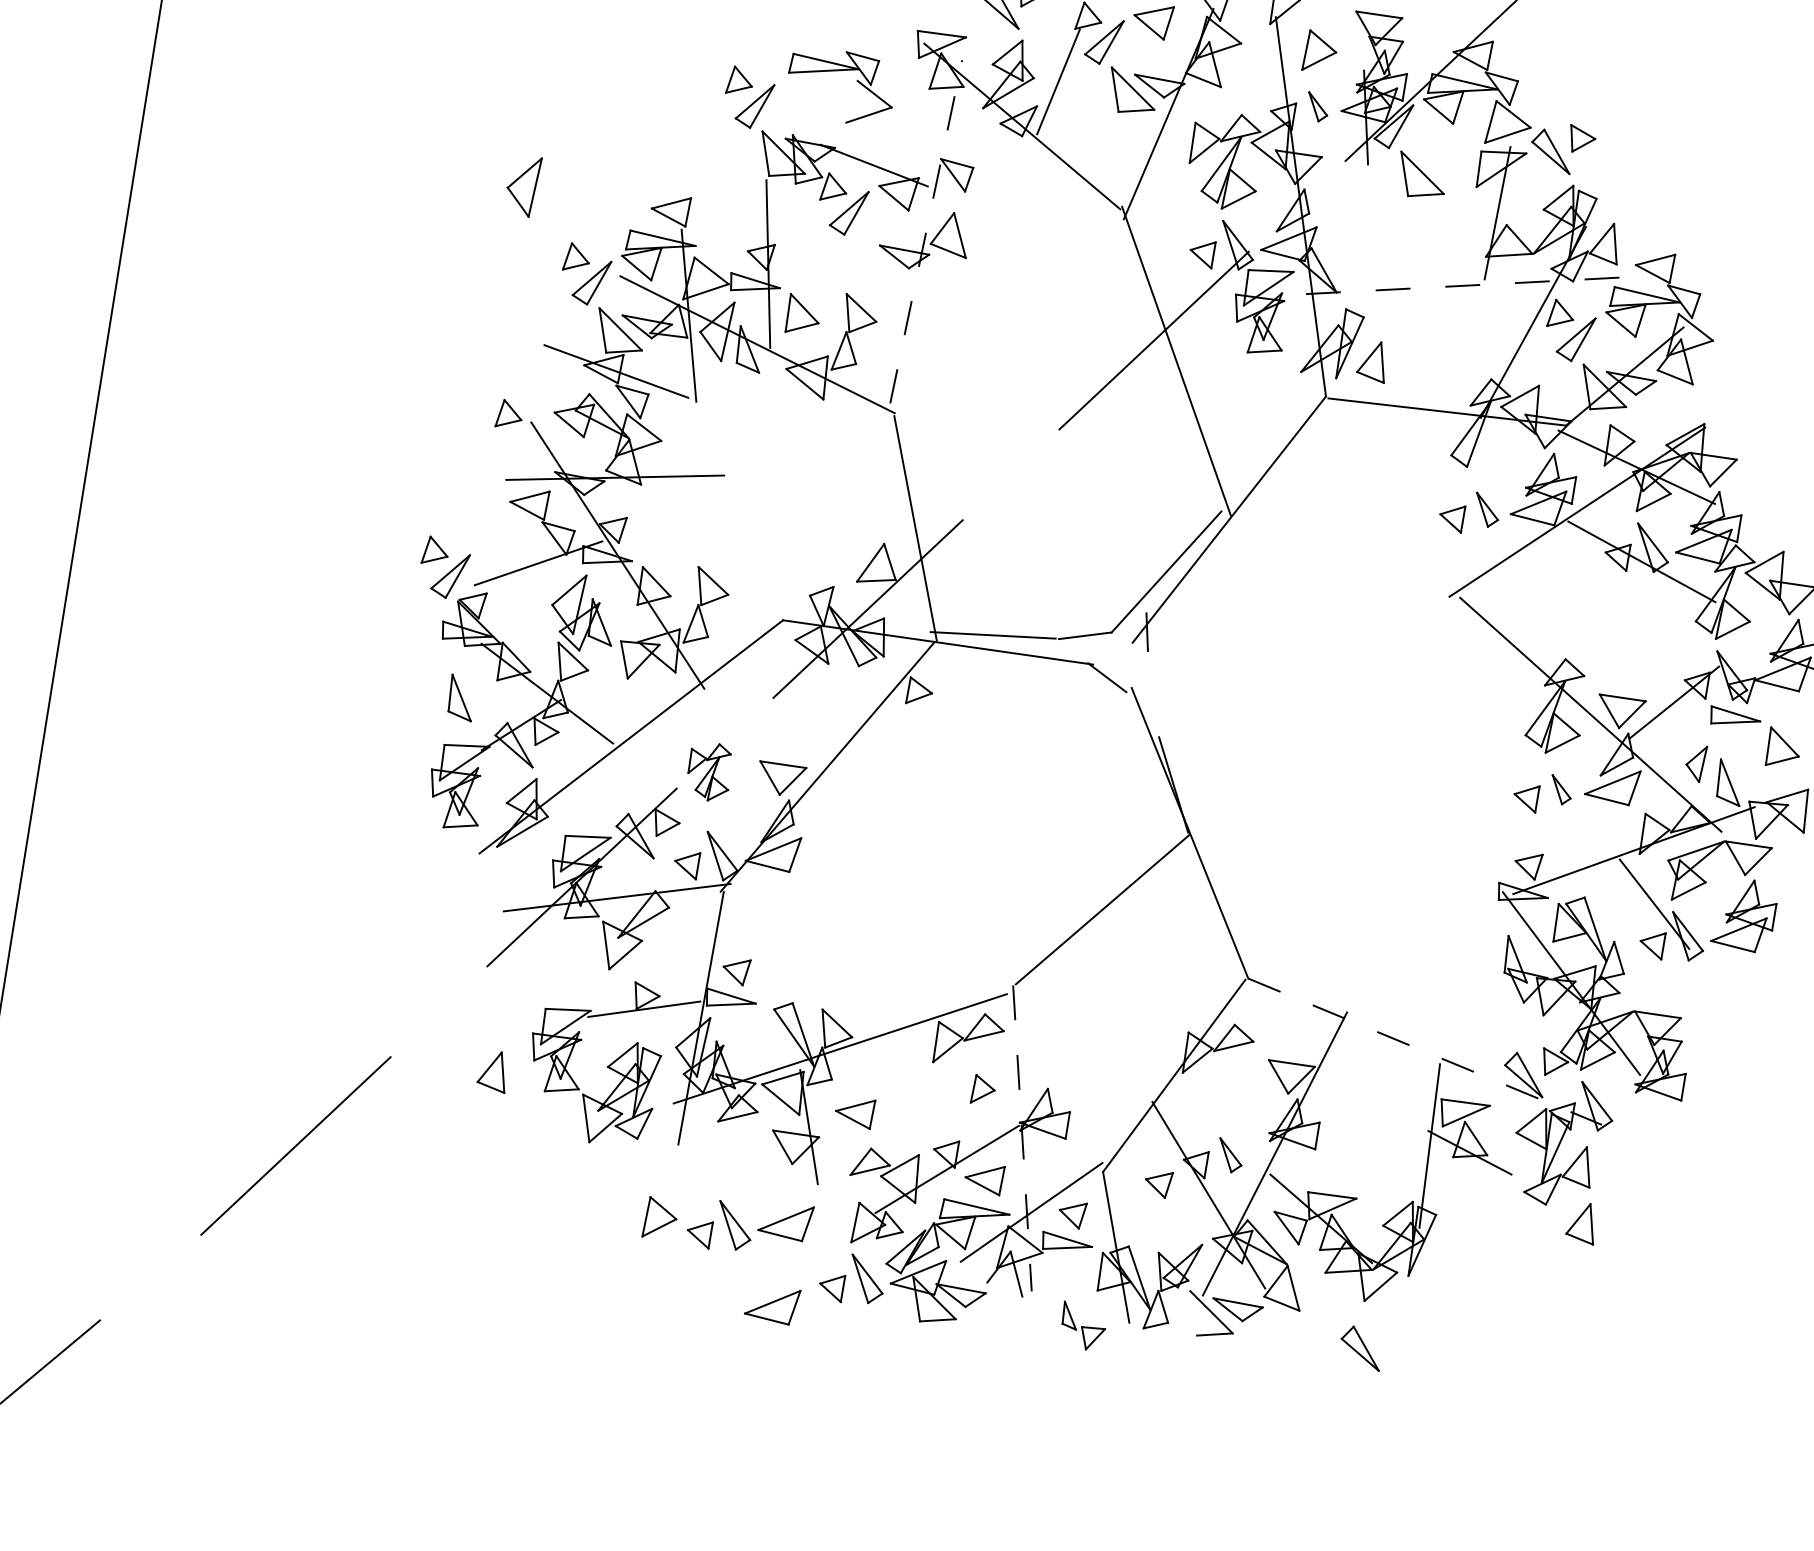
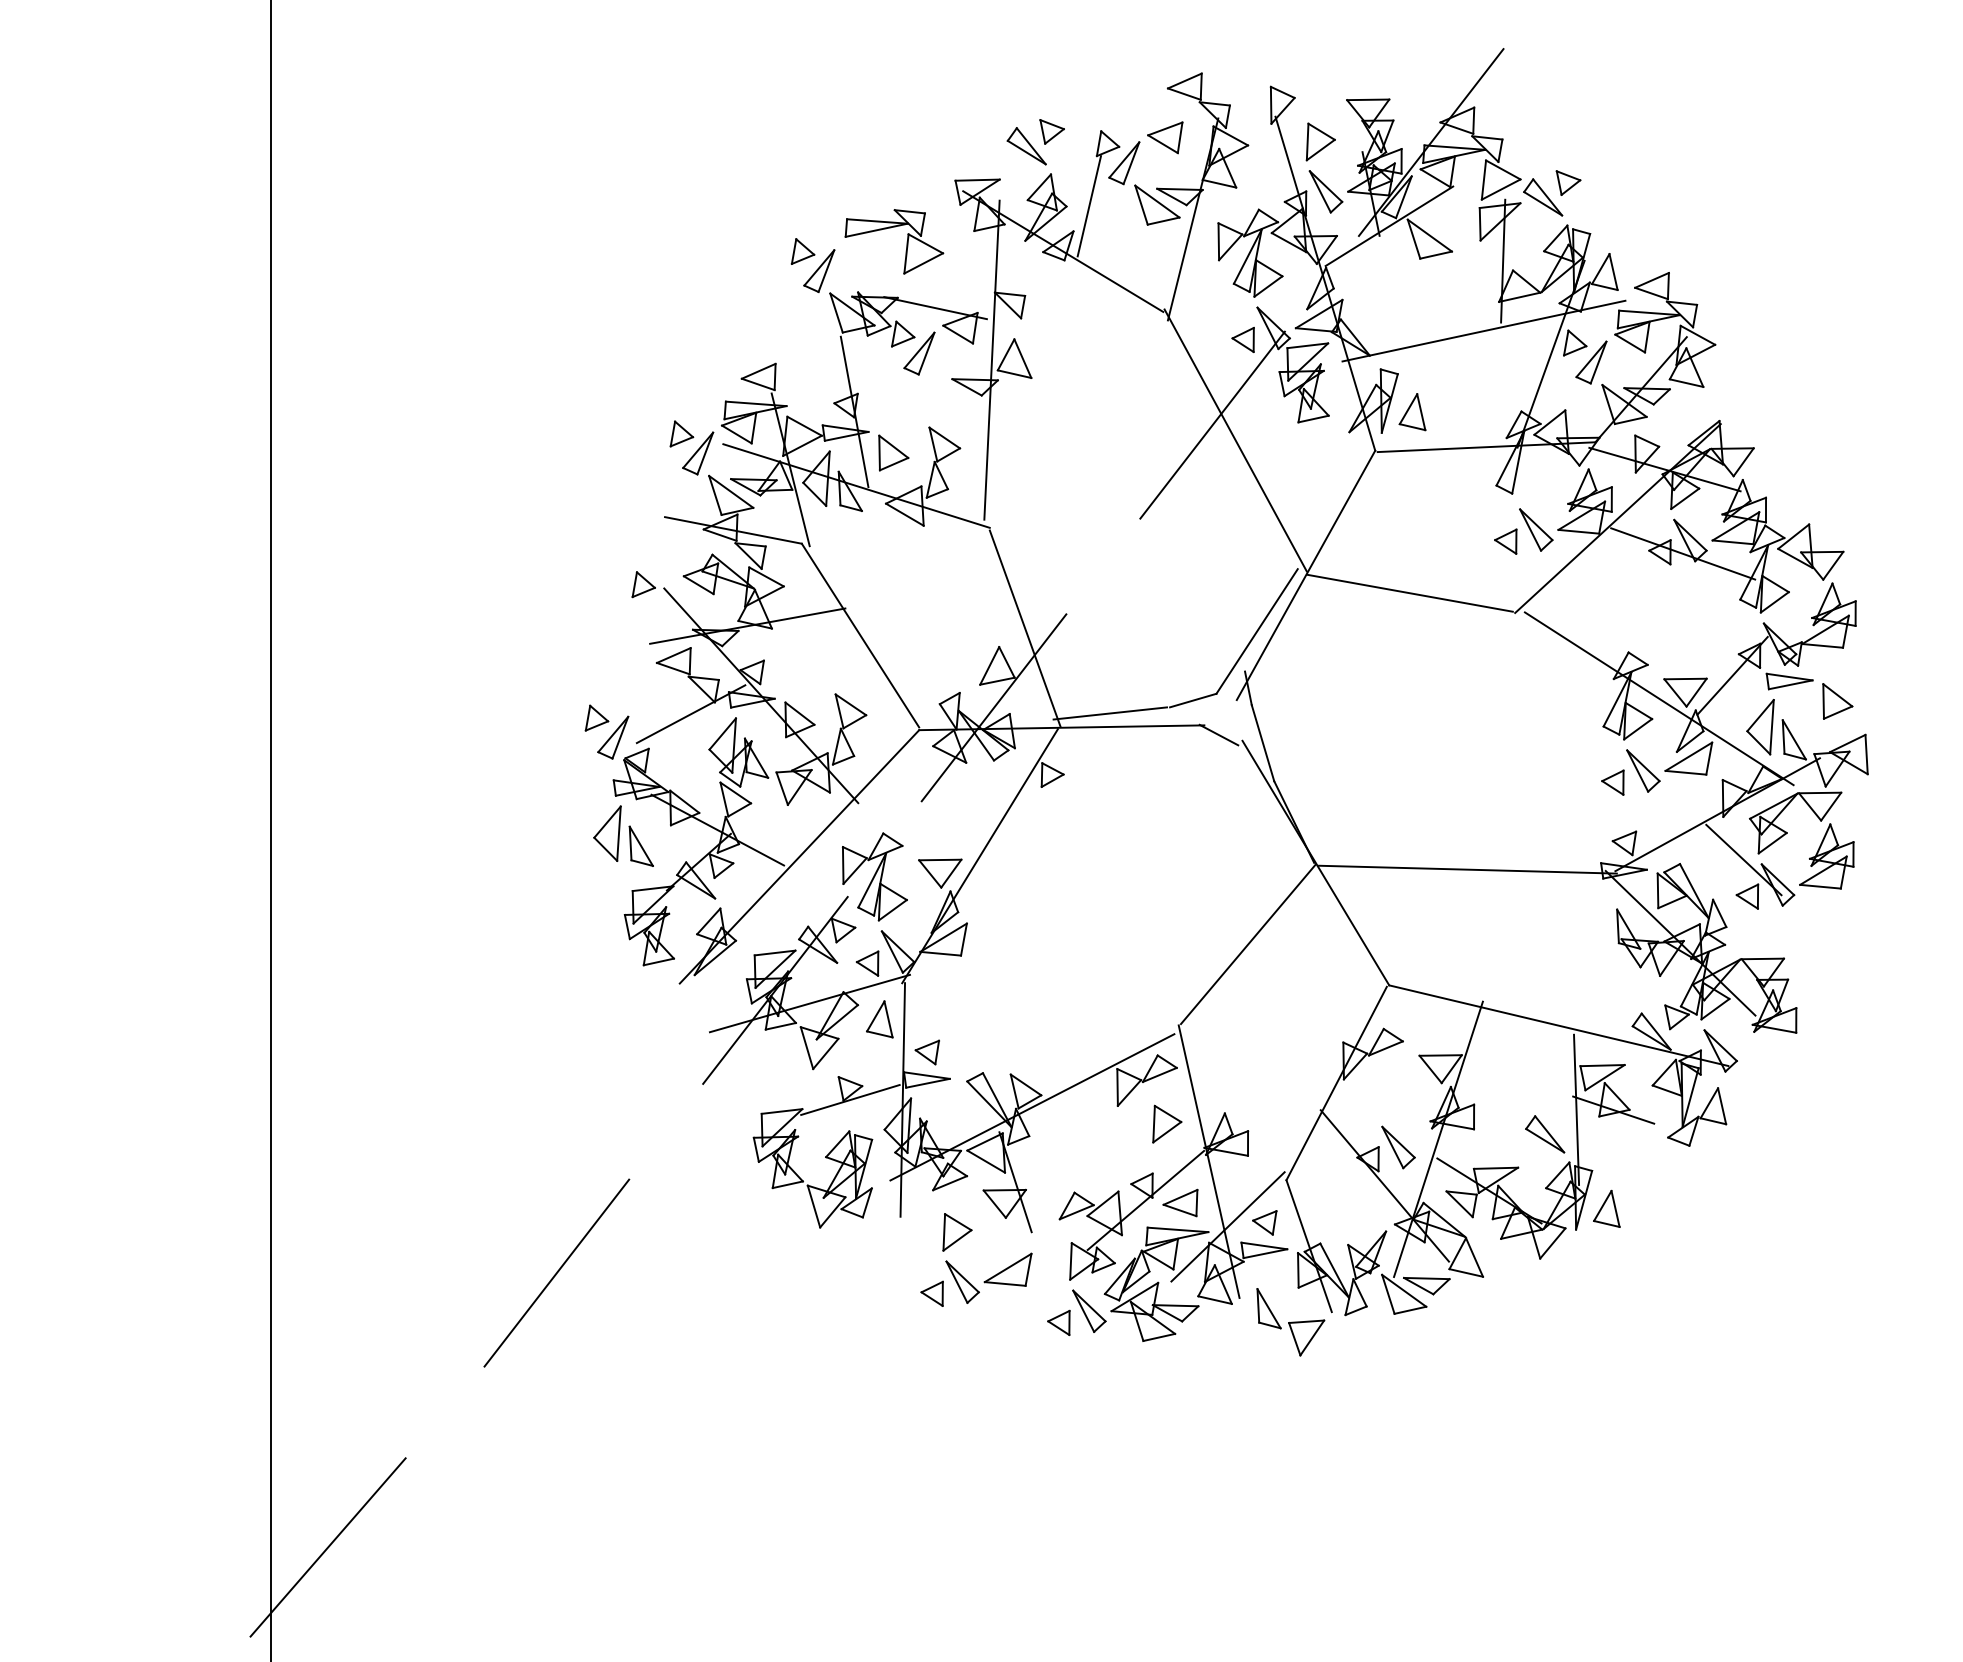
line: (852, 101) -> (906, 253), added
part: (1317, 106) -> (1325, 191), size x1.67
line: (1380, 155) -> (1389, 226), added
part: (522, 185) -> (607, 833), moved
line: (926, 232) -> (992, 360), dashed -> solid
line: (1464, 286) -> (1483, 331), dashed -> solid
line: (735, 507) -> (860, 635), added
part: (1487, 509) -> (1536, 529), size x1.43
line: (1338, 556) -> (1409, 592), added
line: (1152, 694) -> (1262, 743), added
part: (1695, 763) -> (1760, 727), size x1.67
part: (709, 771) -> (874, 876), size x1.67
part: (1561, 789) -> (1643, 770), size x1.67
line: (1353, 866) -> (1467, 869), added
line: (1425, 1051) -> (1559, 1025), dashed -> solid
part: (493, 1071) -> (879, 1019), moved
part: (983, 1089) -> (1167, 1123), size x1.43
part: (854, 1111) -> (1054, 1161), removed
line: (1022, 1138) -> (1209, 1161), dashed -> solid
part: (1230, 1155) -> (1398, 1147), size x1.43
part: (1158, 1183) -> (1337, 1182), removed
part: (660, 1219) -> (957, 1232), moved
part: (1582, 1222) -> (1606, 1208), moved
line: (1004, 1288) -> (1214, 1299), added
part: (771, 1303) -> (1007, 1346), removed
line: (1194, 1312) -> (1388, 1293), added
part: (1082, 1326) -> (1290, 1322), size x1.67
part: (1361, 1348) -> (1545, 1134), moved

